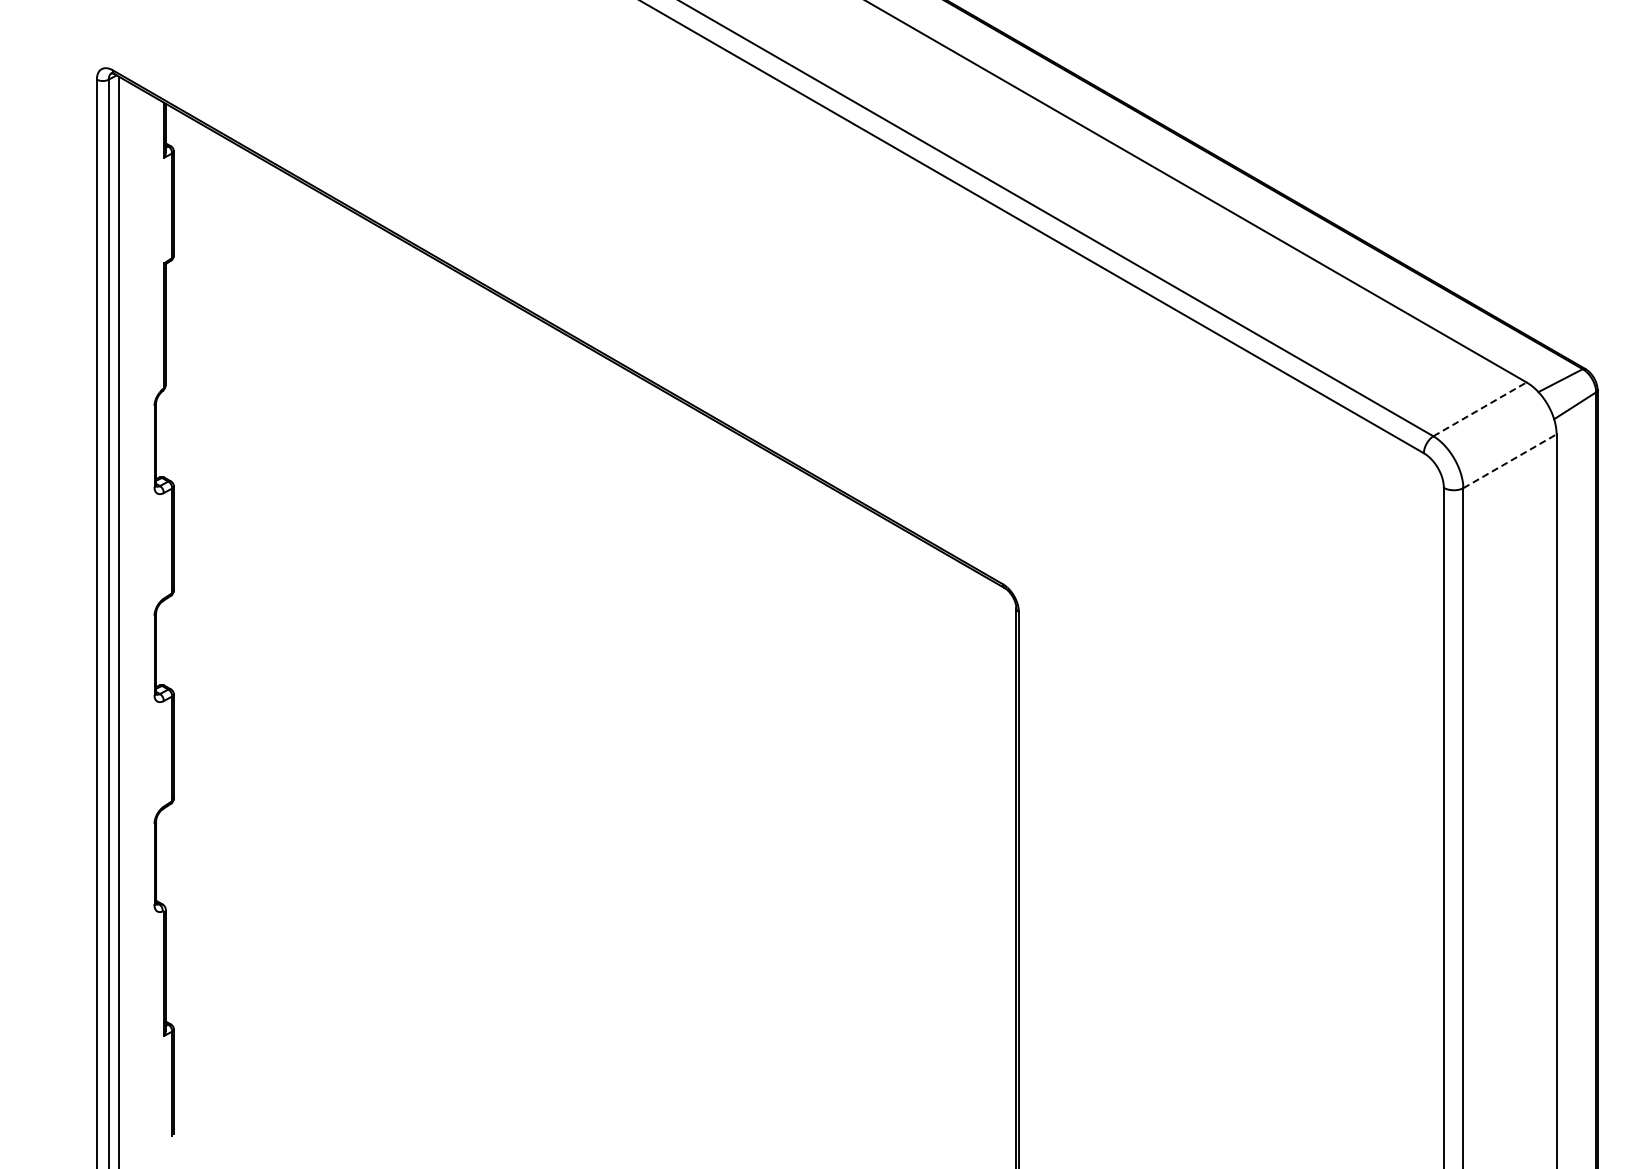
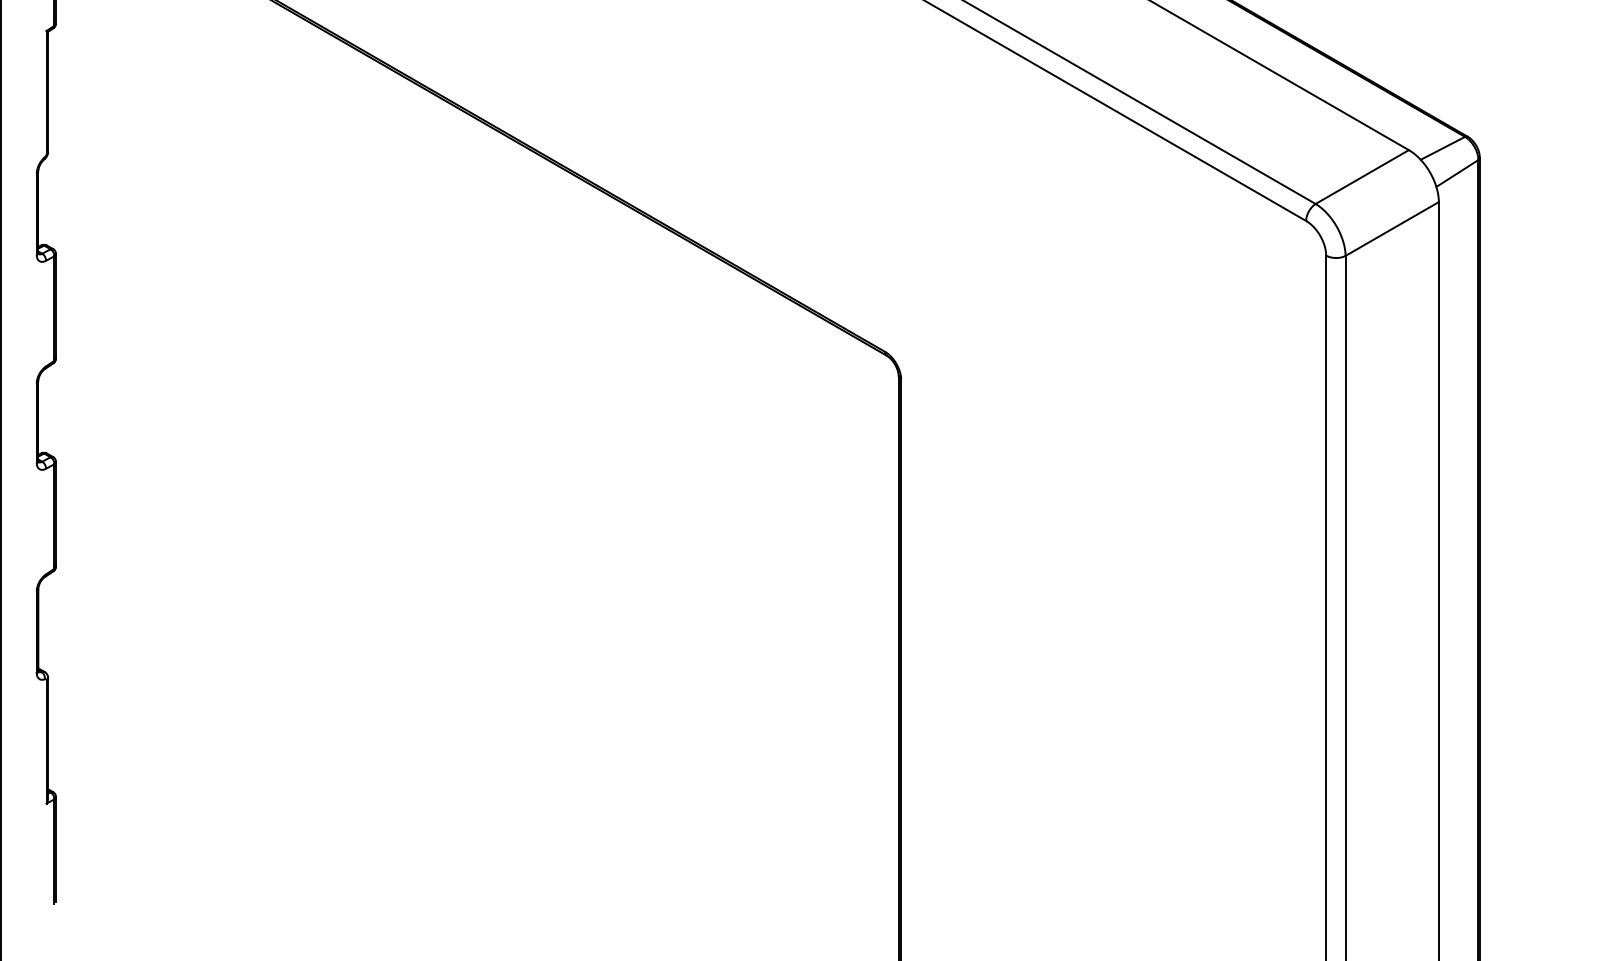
line: (1480, 409) -> (1362, 177), dashed -> solid
line: (1509, 461) -> (1391, 229), dashed -> solid

